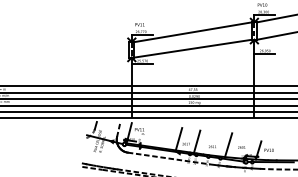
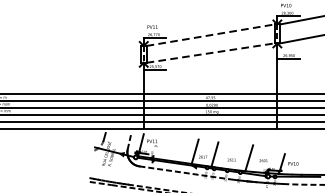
line: (193, 32) -> (210, 35), solid -> dashed
line: (193, 48) -> (210, 52), solid -> dashed

